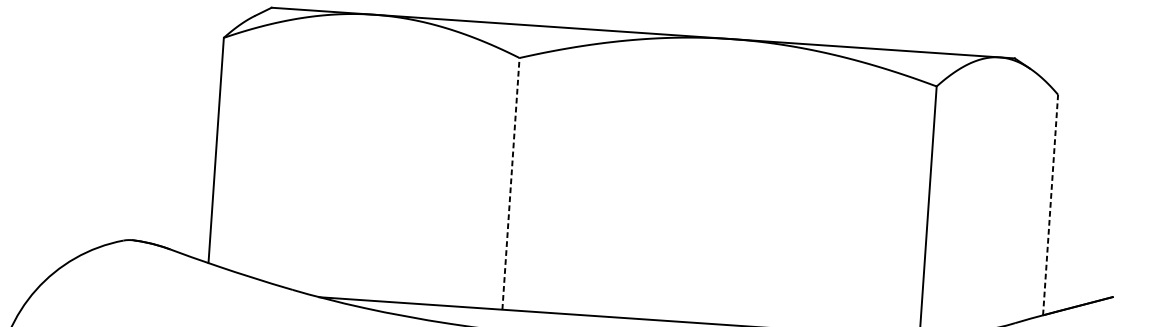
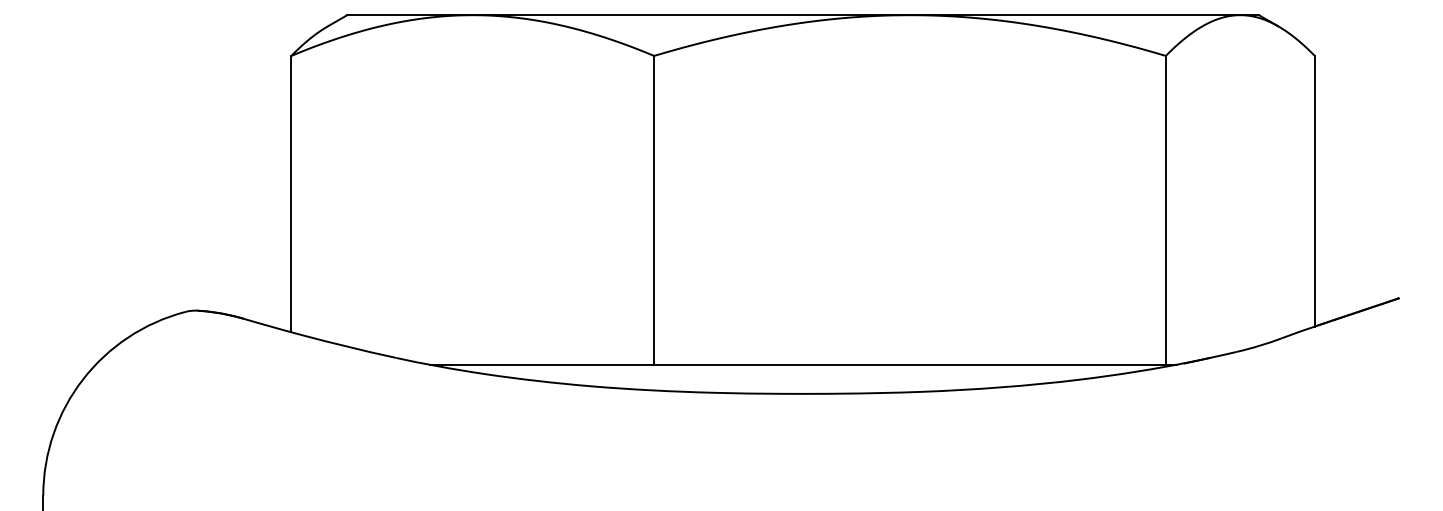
line: (511, 183) -> (654, 209), dashed -> solid
line: (1050, 204) -> (1314, 190), dashed -> solid

